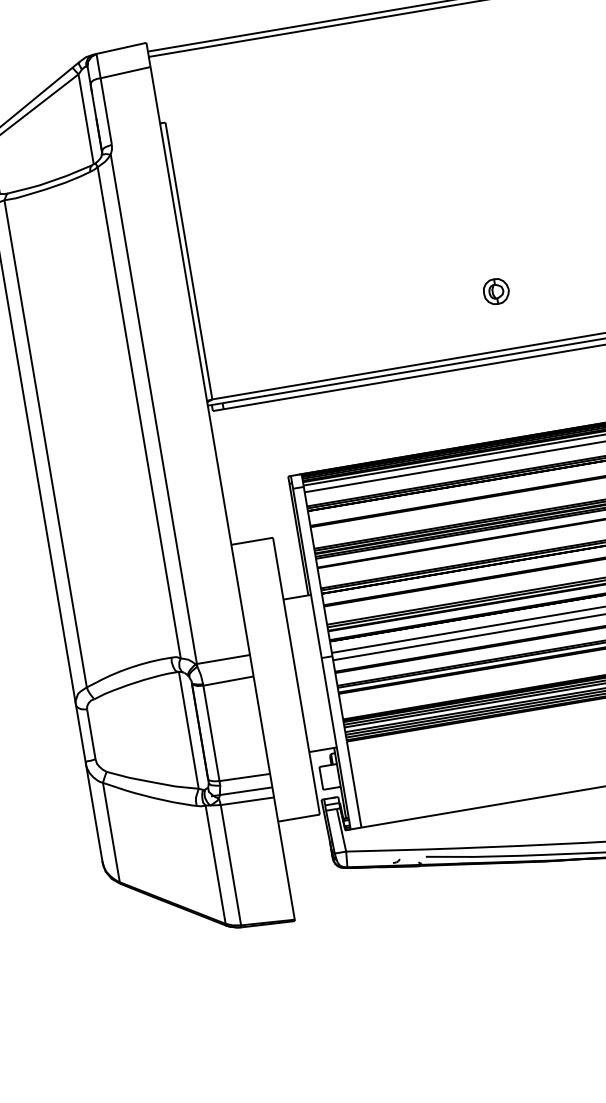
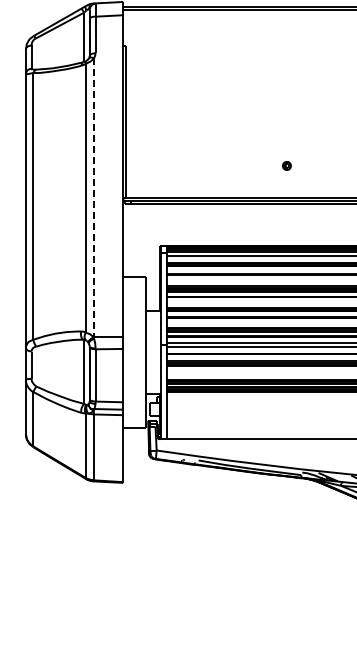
part: (495, 291) -> (286, 165), size x0.6
line: (154, 410) -> (94, 198), solid -> dashed

